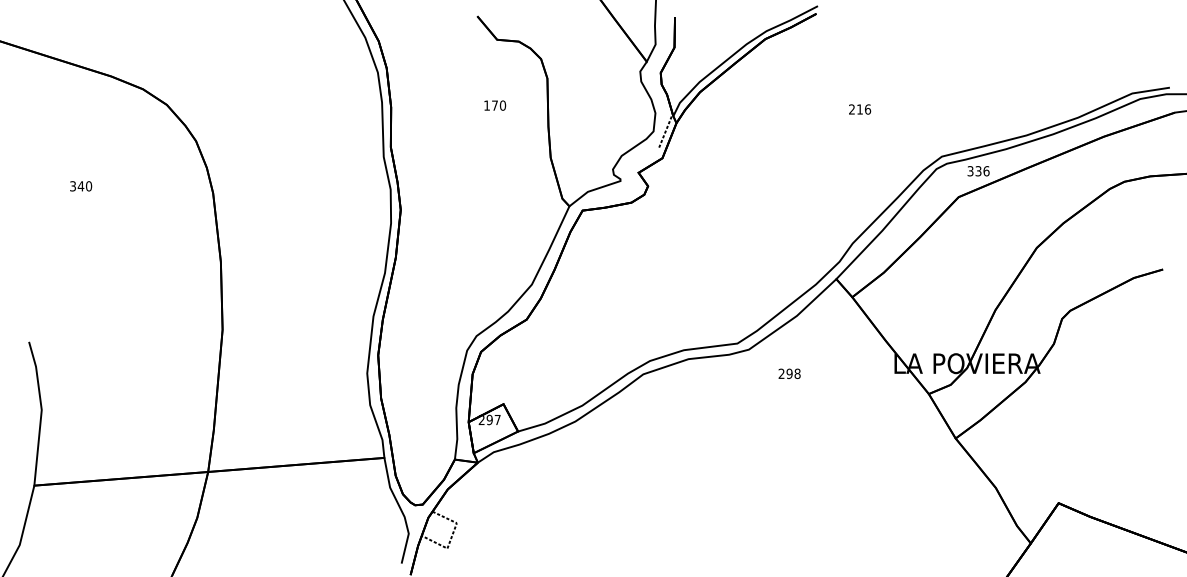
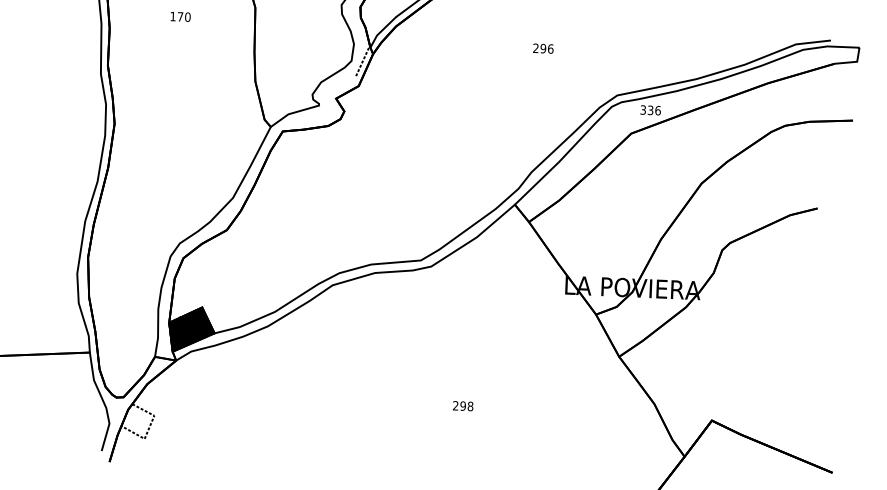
text: (495, 105) -> (180, 16), moved
text: (859, 109) -> (542, 48), 216 -> 296
text: (789, 373) -> (463, 405), moved
fill: (493, 428) -> (191, 329), added

